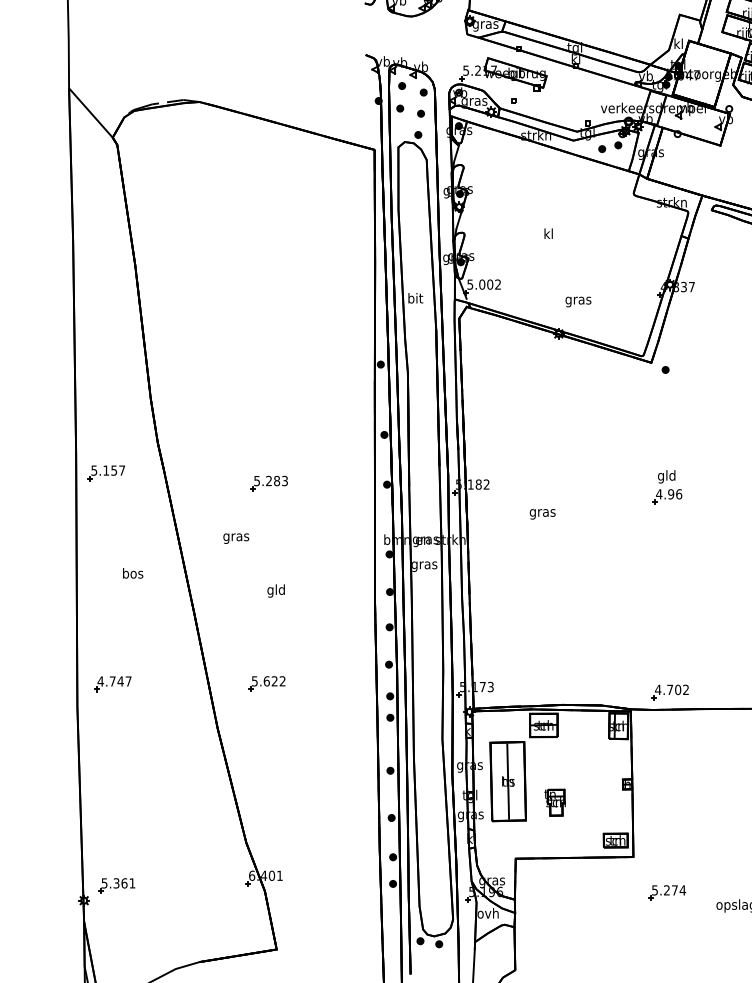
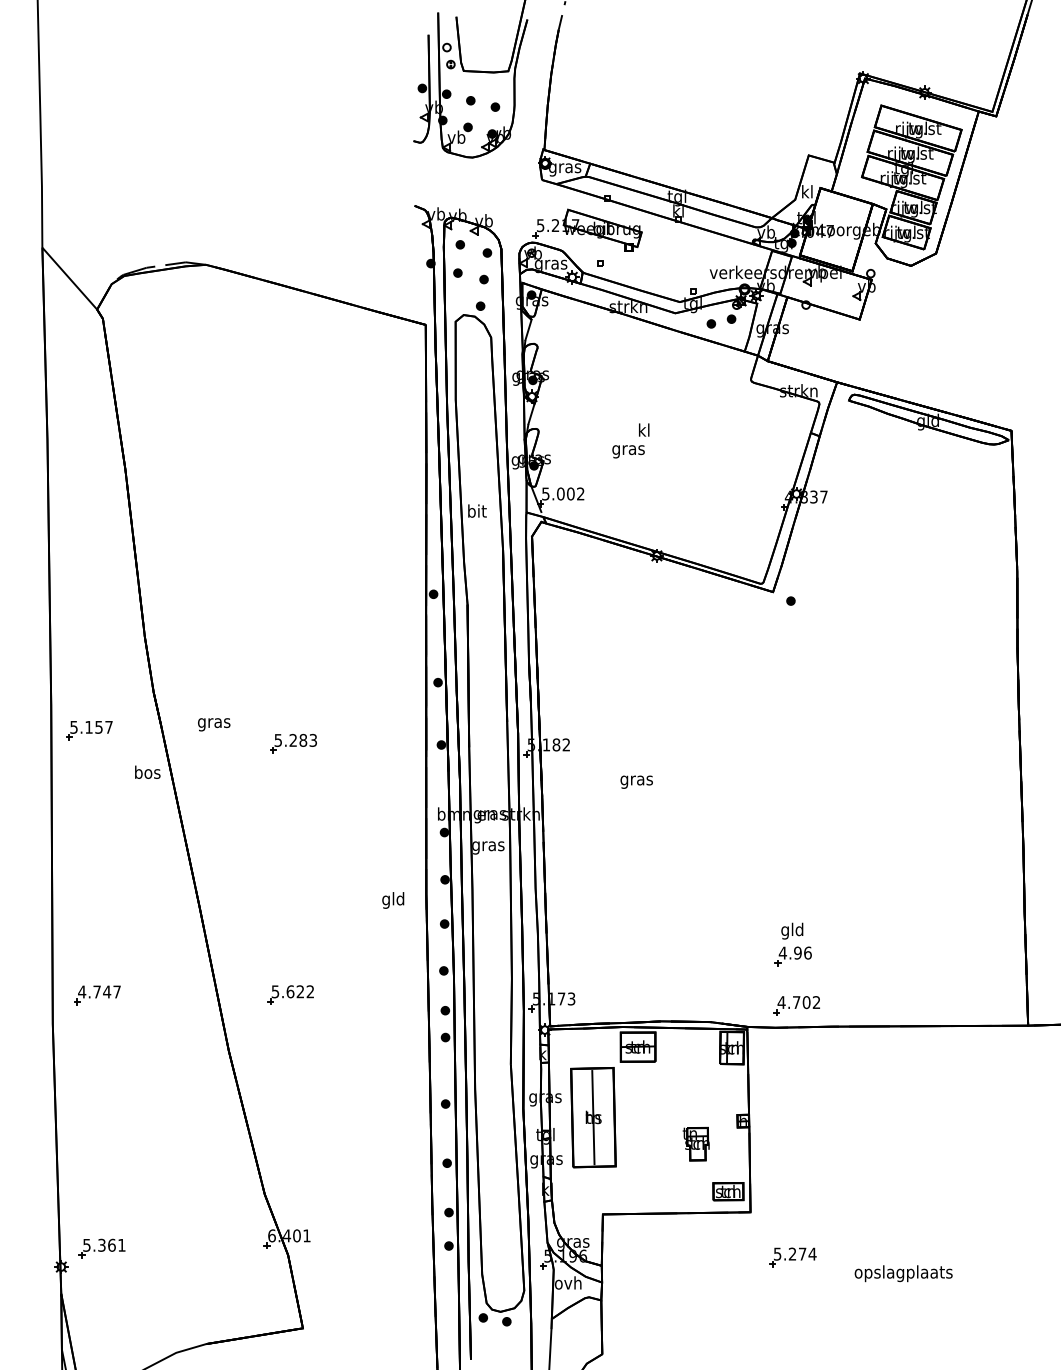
text: (578, 301) -> (628, 451), moved
part: (666, 487) -> (792, 944), moved
text: (236, 538) -> (214, 724), moved
text: (132, 572) -> (147, 771), moved
text: (276, 591) -> (393, 900), moved
part: (554, 802) -> (695, 1143), moved

